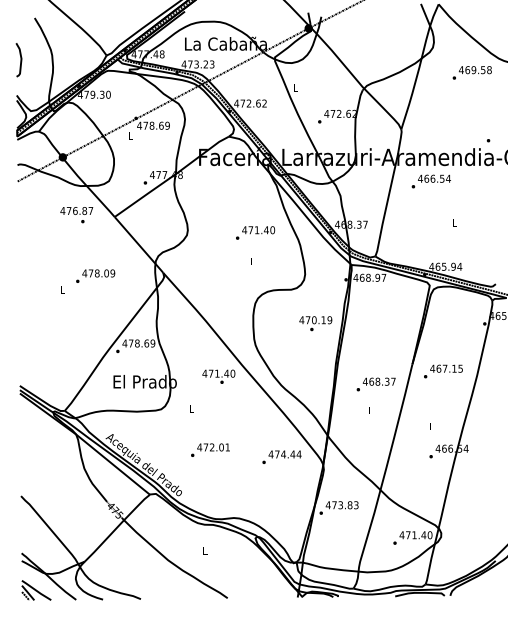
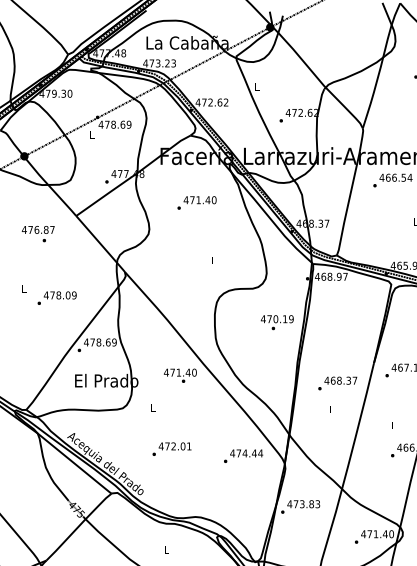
text: (76, 215) -> (38, 234), moved
text: (255, 232) -> (197, 202), moved
text: (95, 275) -> (57, 297), moved

